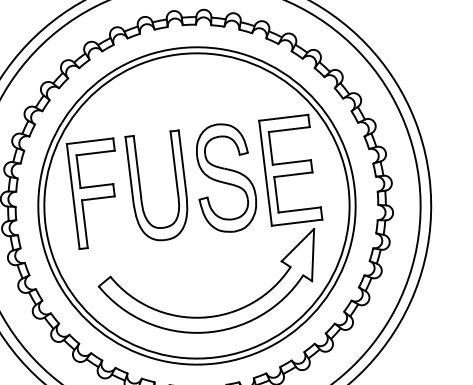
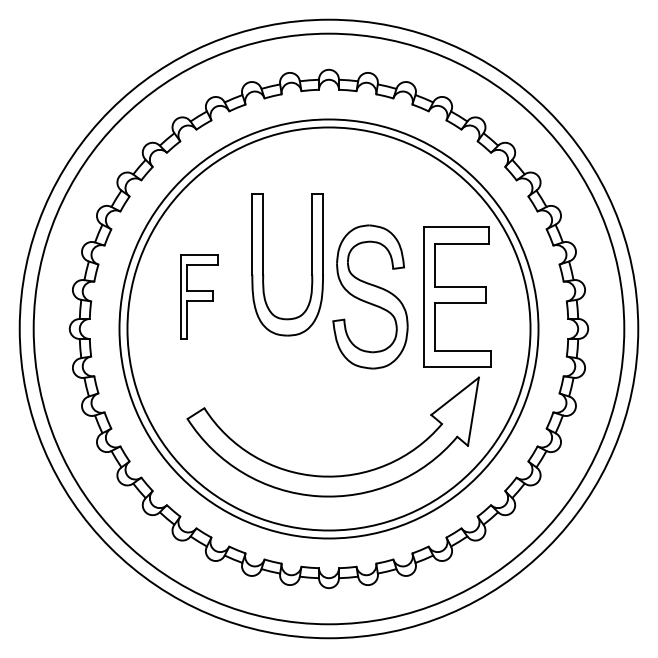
part: (140, 188) -> (263, 264), moved
part: (95, 193) -> (198, 296), size x0.6

